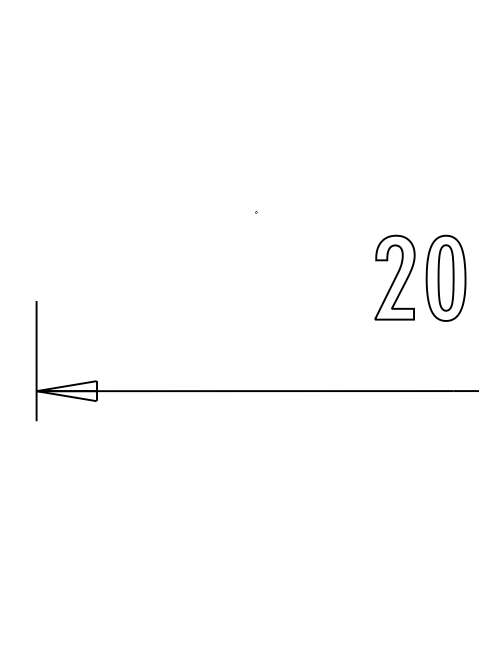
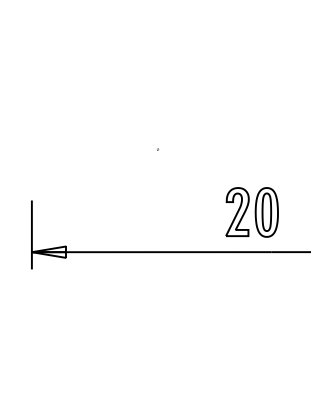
part: (419, 278) -> (251, 212), moved

